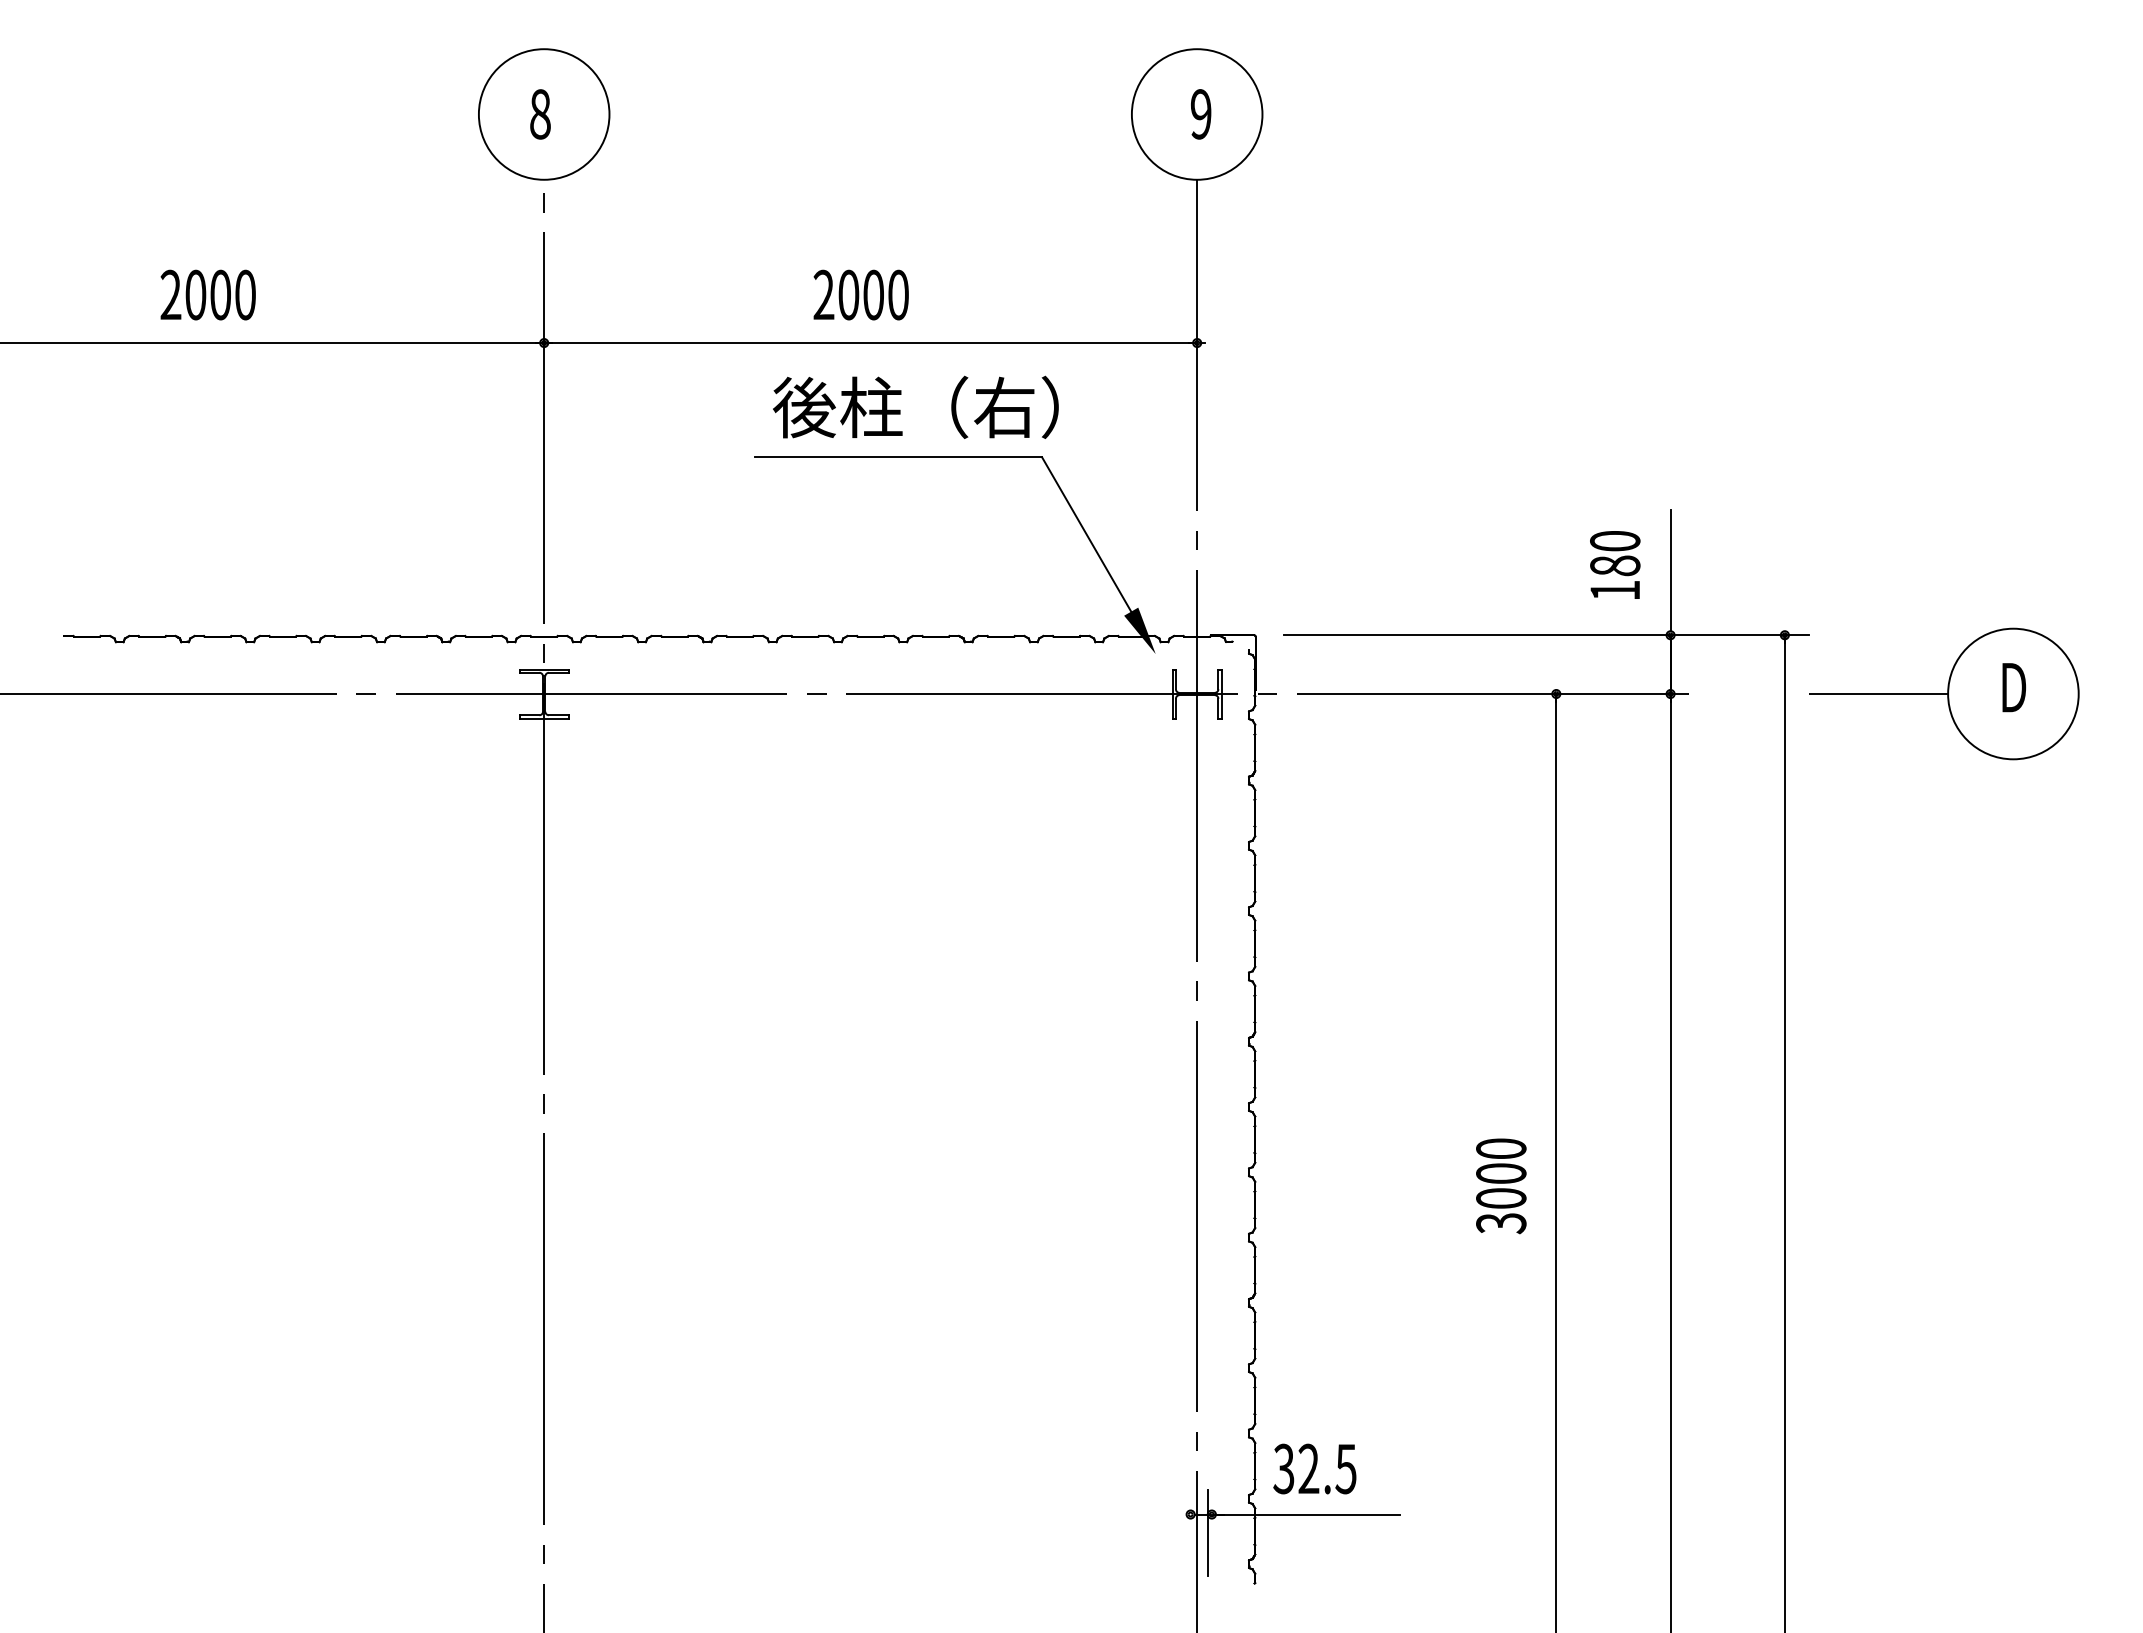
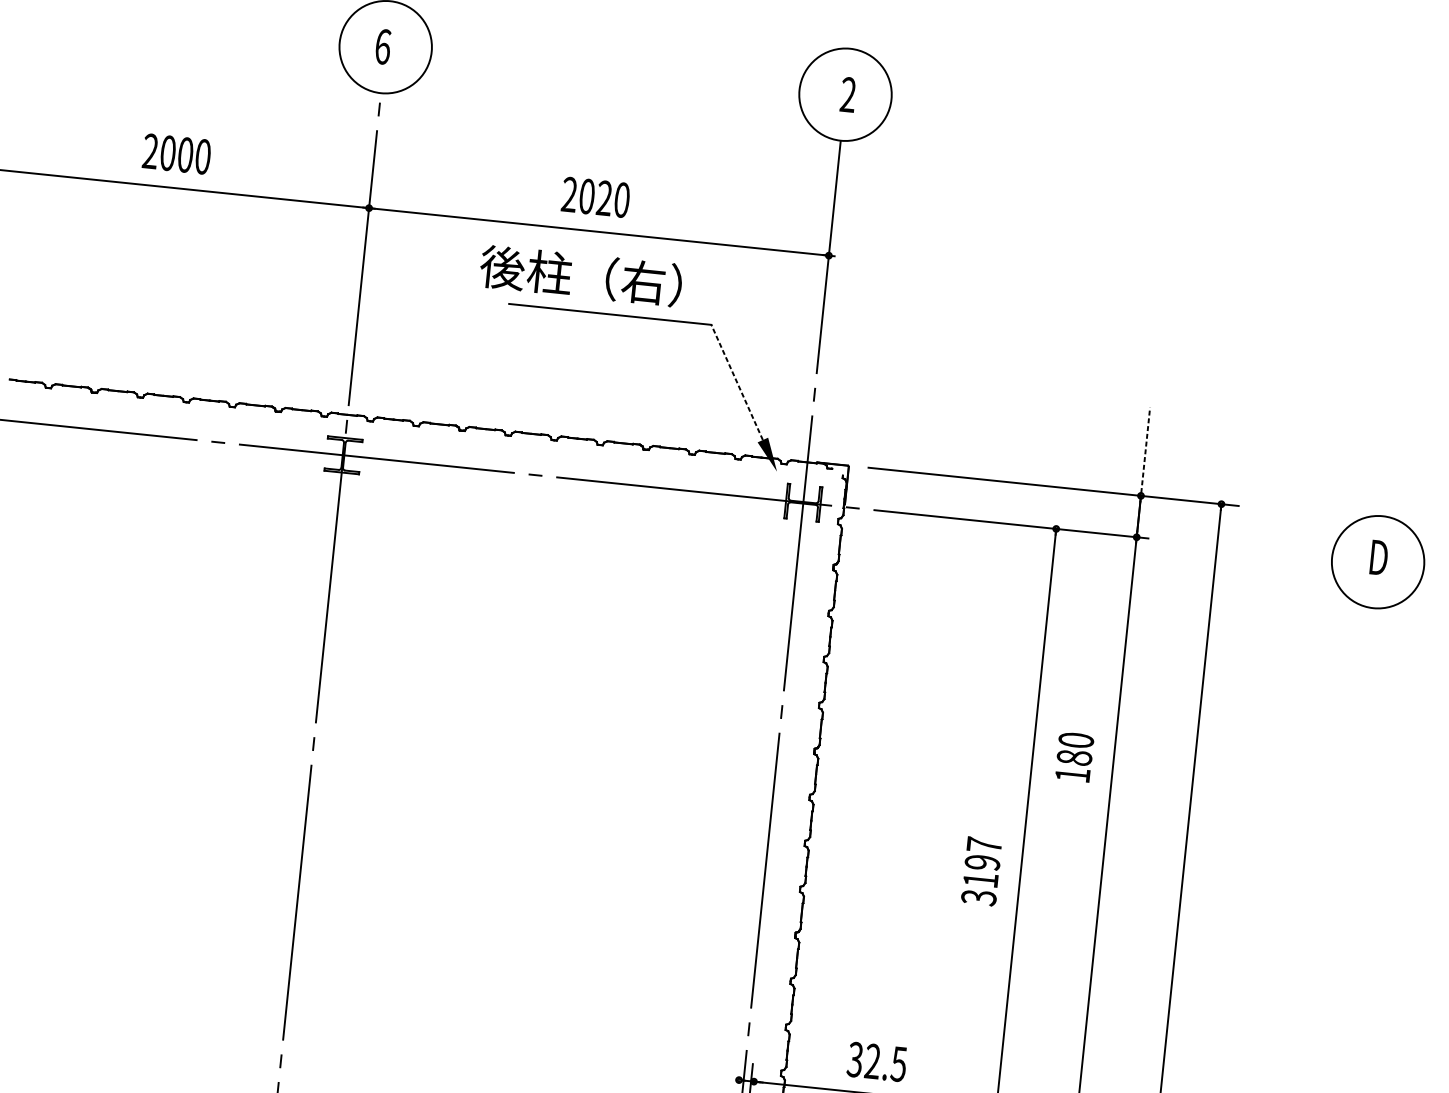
text: (540, 114) -> (383, 46), 8 -> 6
text: (1200, 114) -> (847, 94), 9 -> 2
text: (207, 294) -> (176, 153), moved
text: (873, 294) -> (604, 197), 2000 -> 2020
text: (915, 406) -> (580, 275), moved
line: (1086, 534) -> (737, 382), solid -> dashed
text: (1615, 564) -> (1074, 756), moved
line: (1670, 570) -> (1145, 450), solid -> dashed
line: (1878, 694) -> (1283, 552), removed
text: (1501, 1173) -> (982, 862), 3000 -> 3197
text: (1314, 1468) -> (876, 1061), moved

